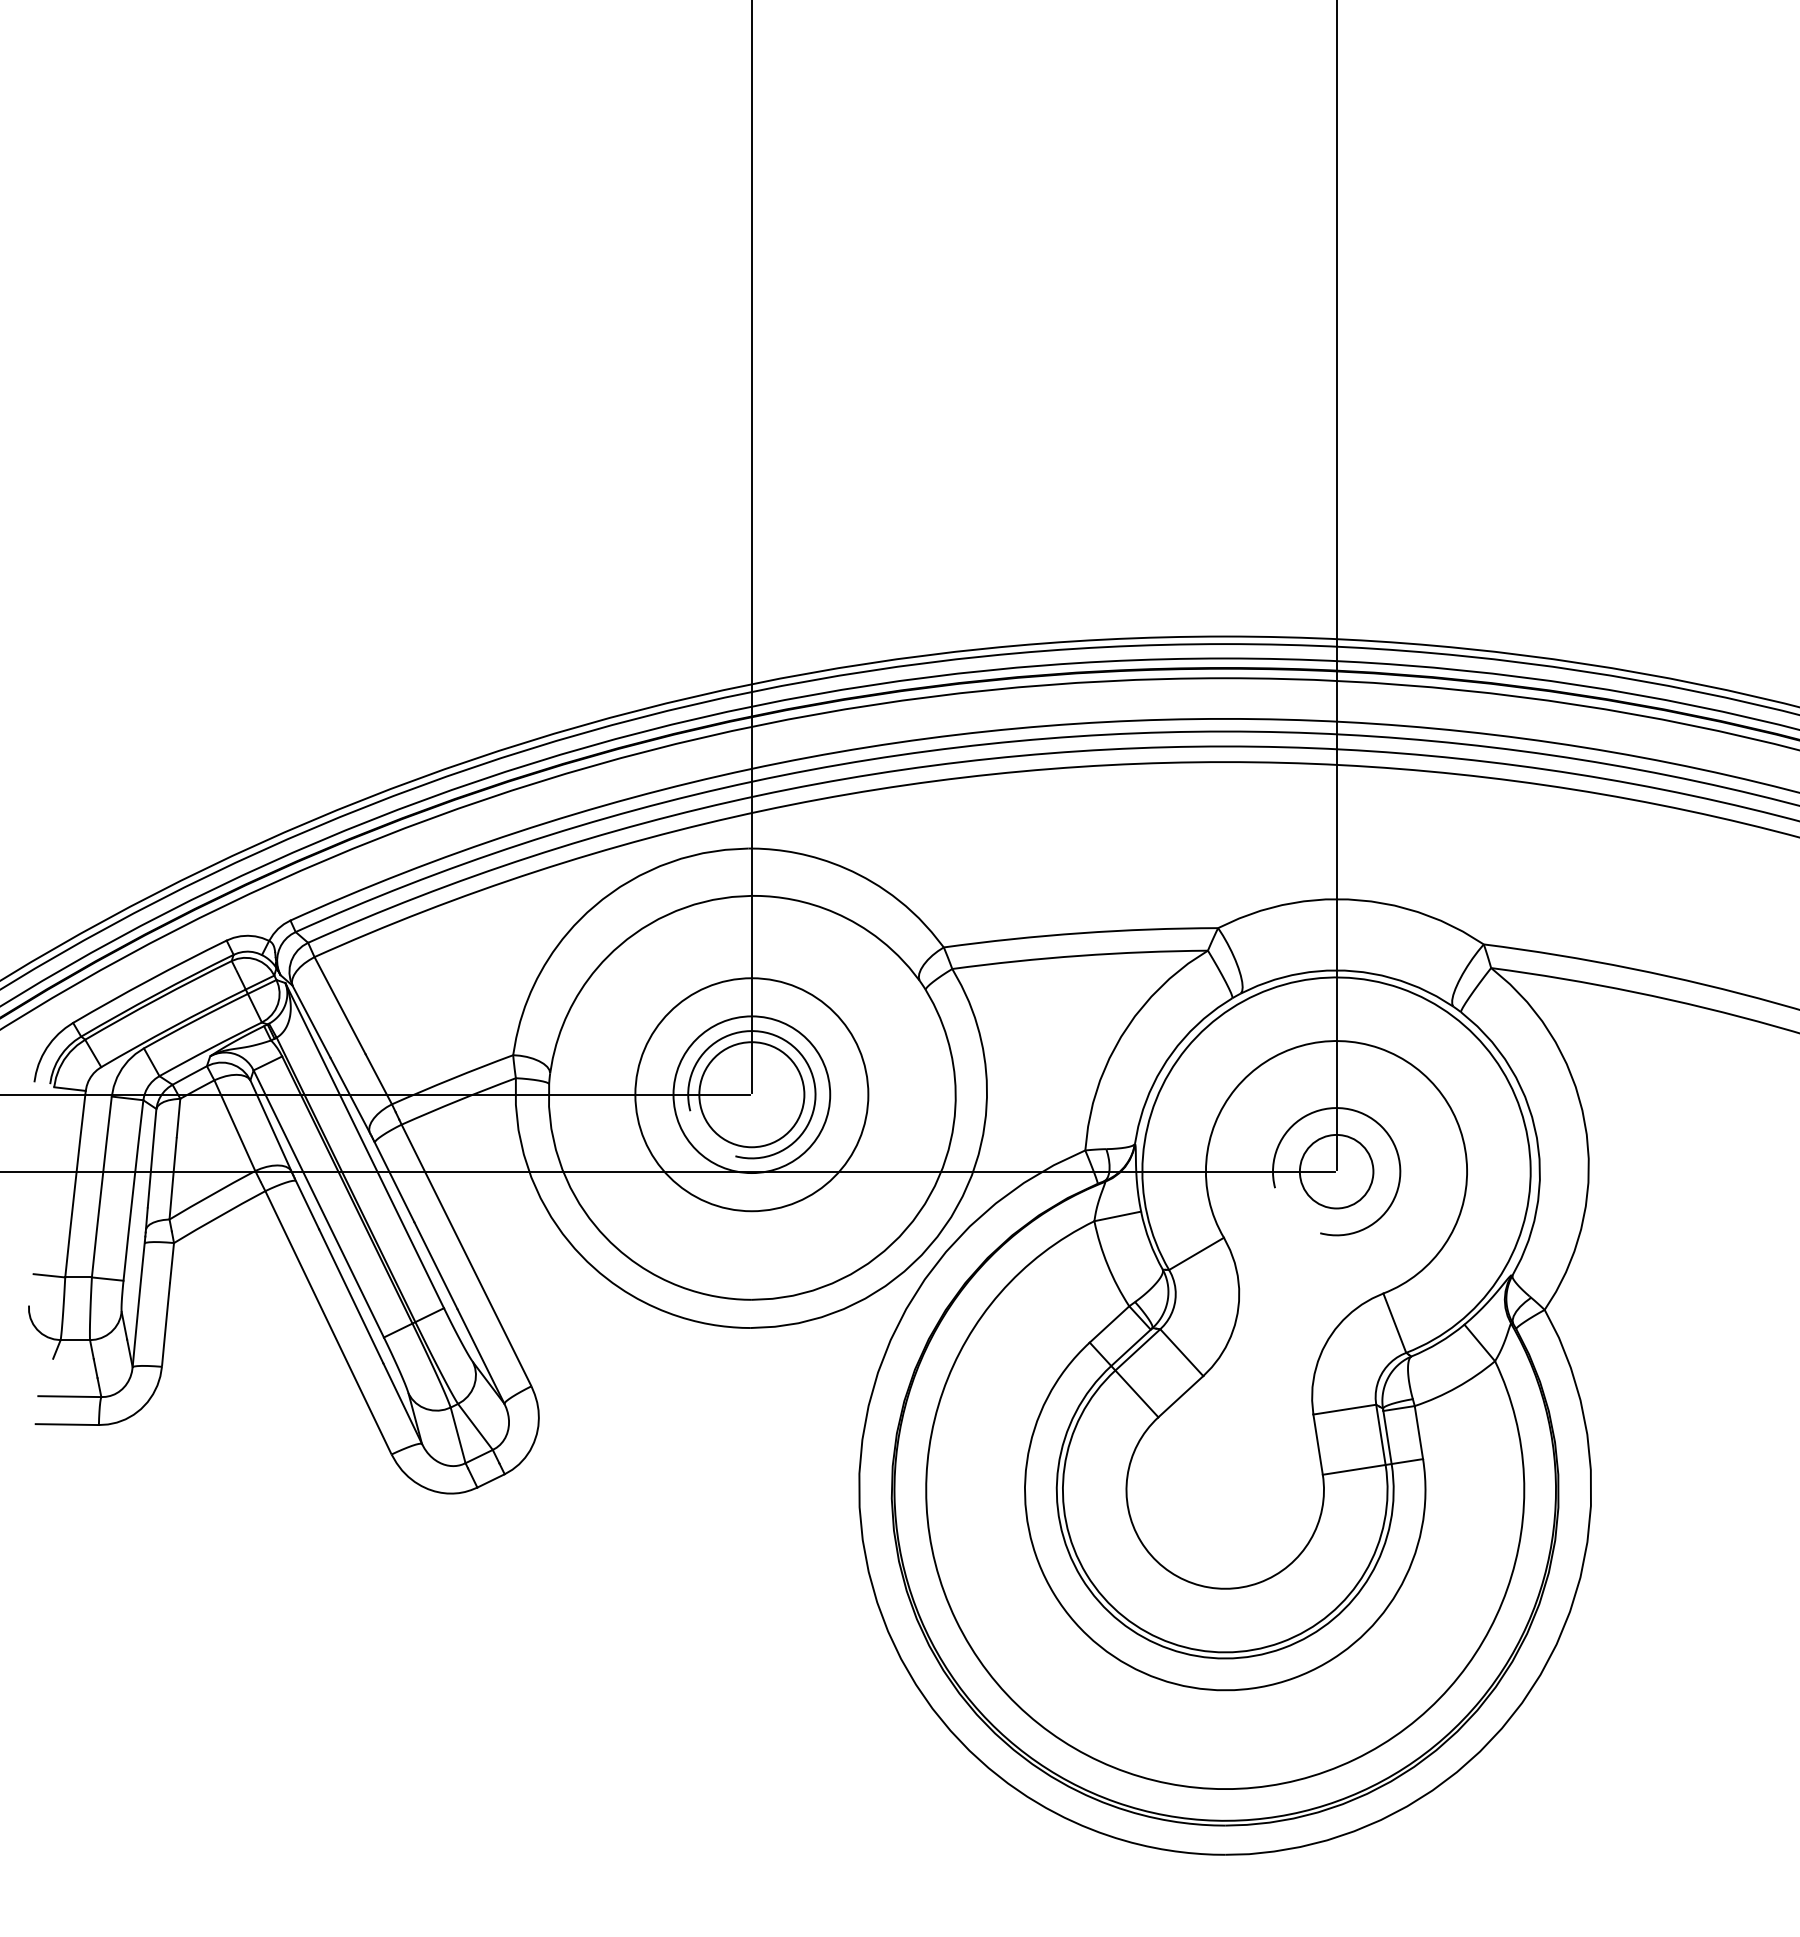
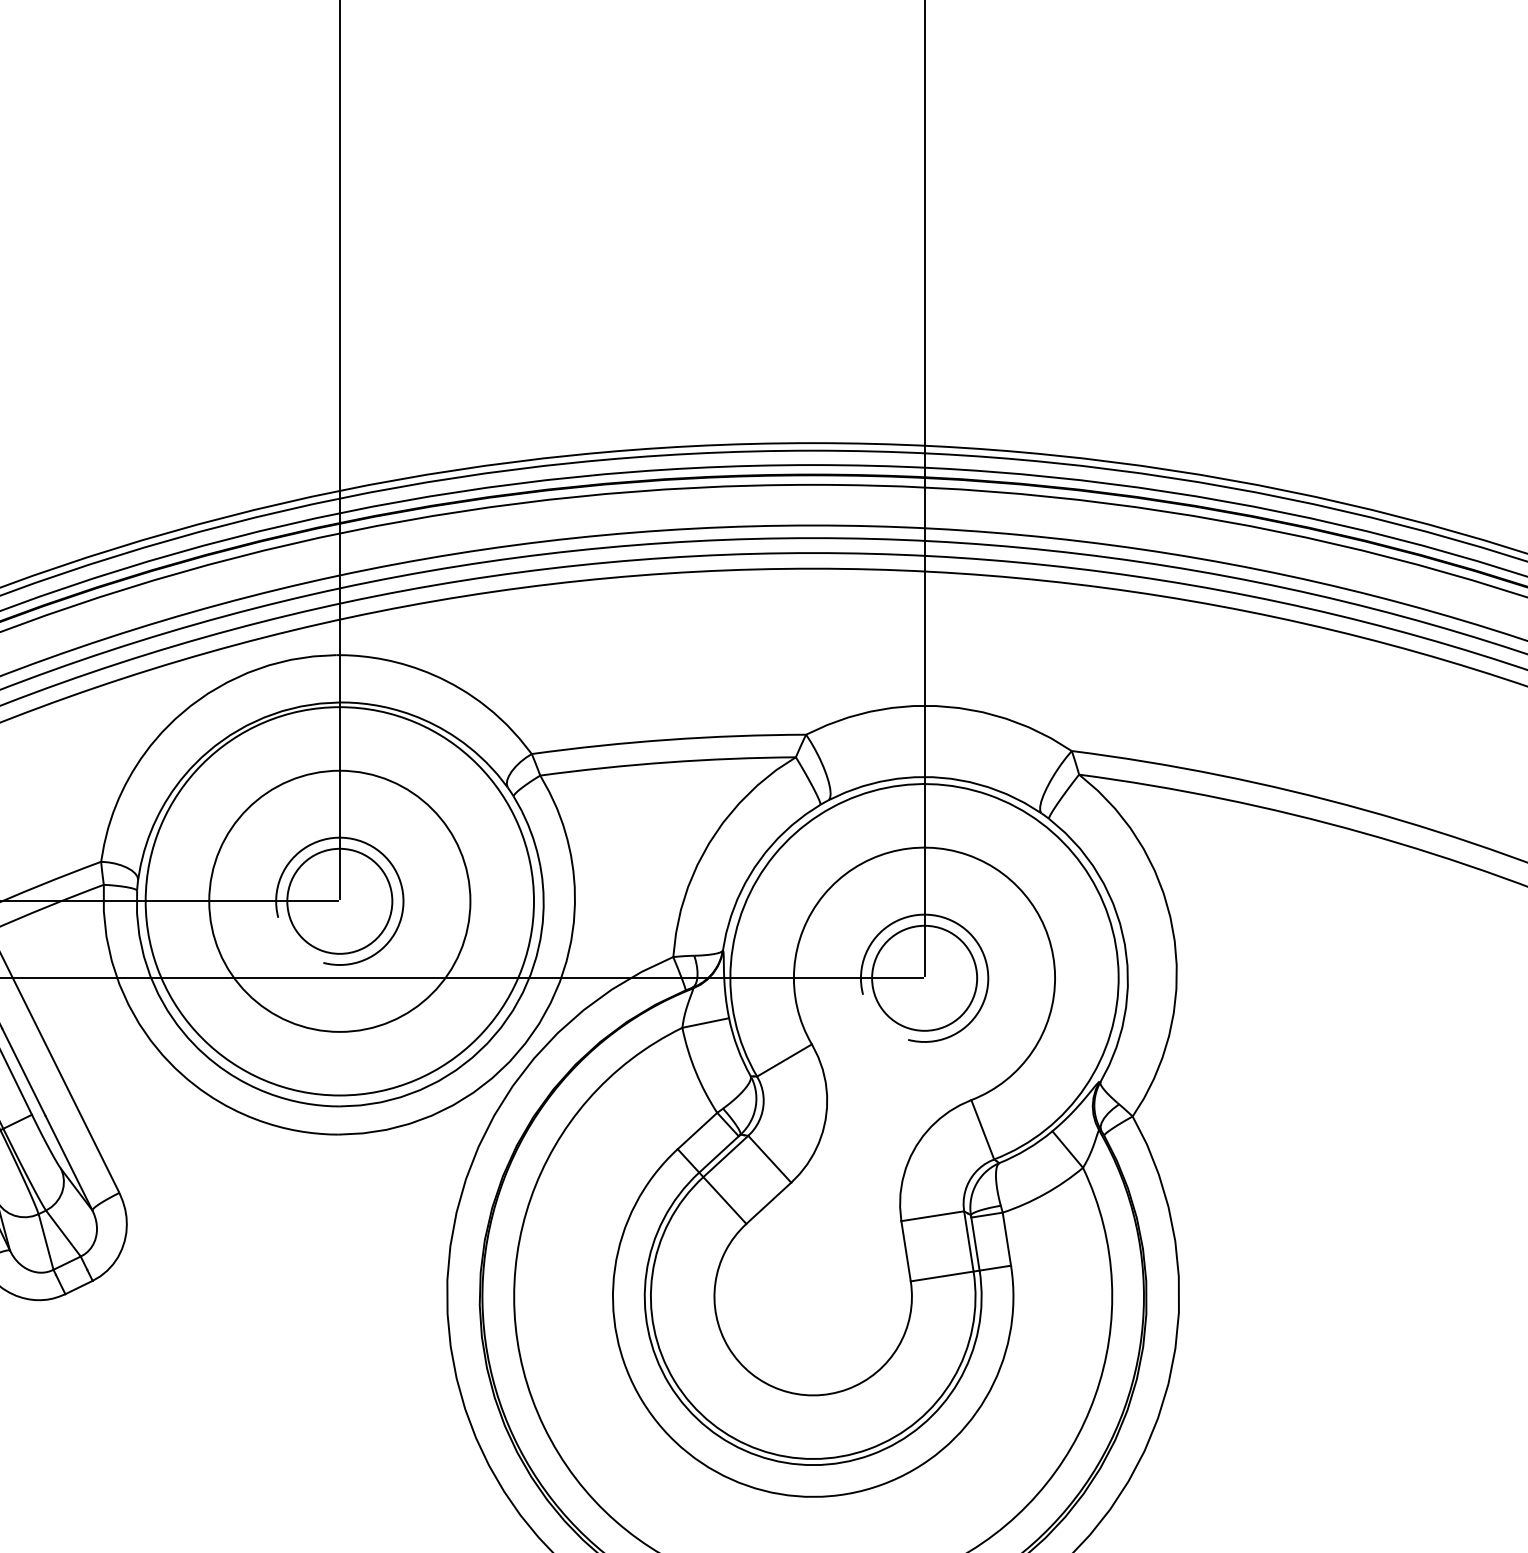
circle: (751, 1094) -> (339, 901), size x1.67
circle: (751, 1094) -> (339, 901), size x1.67
circle: (1336, 1171) -> (924, 978), size x1.43

